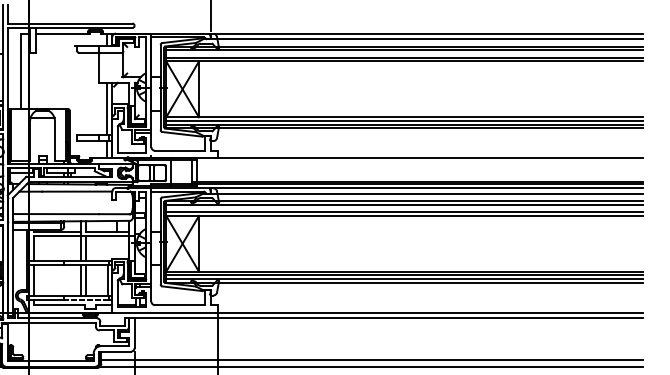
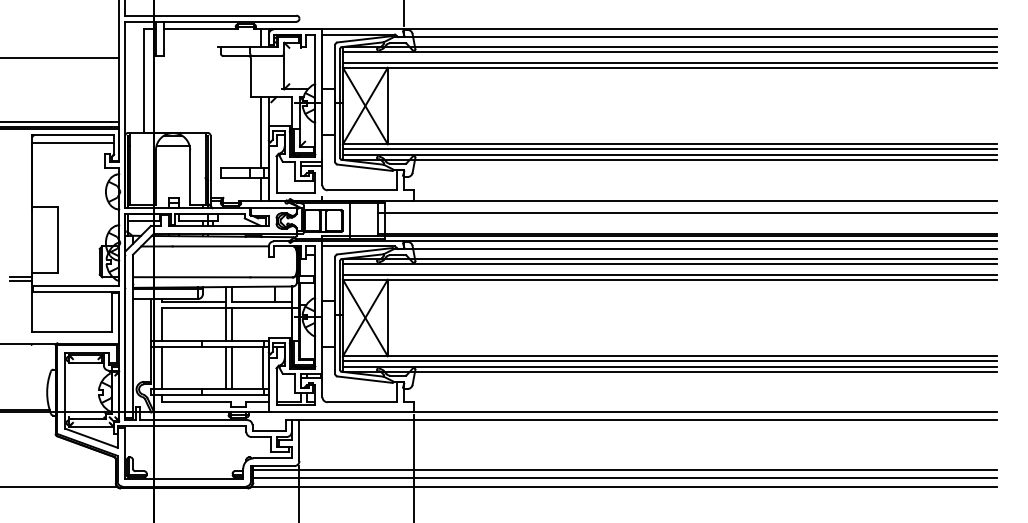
line: (417, 166) -> (687, 212), added
line: (86, 300) -> (233, 395), dashed -> solid
line: (371, 354) -> (624, 470), added

